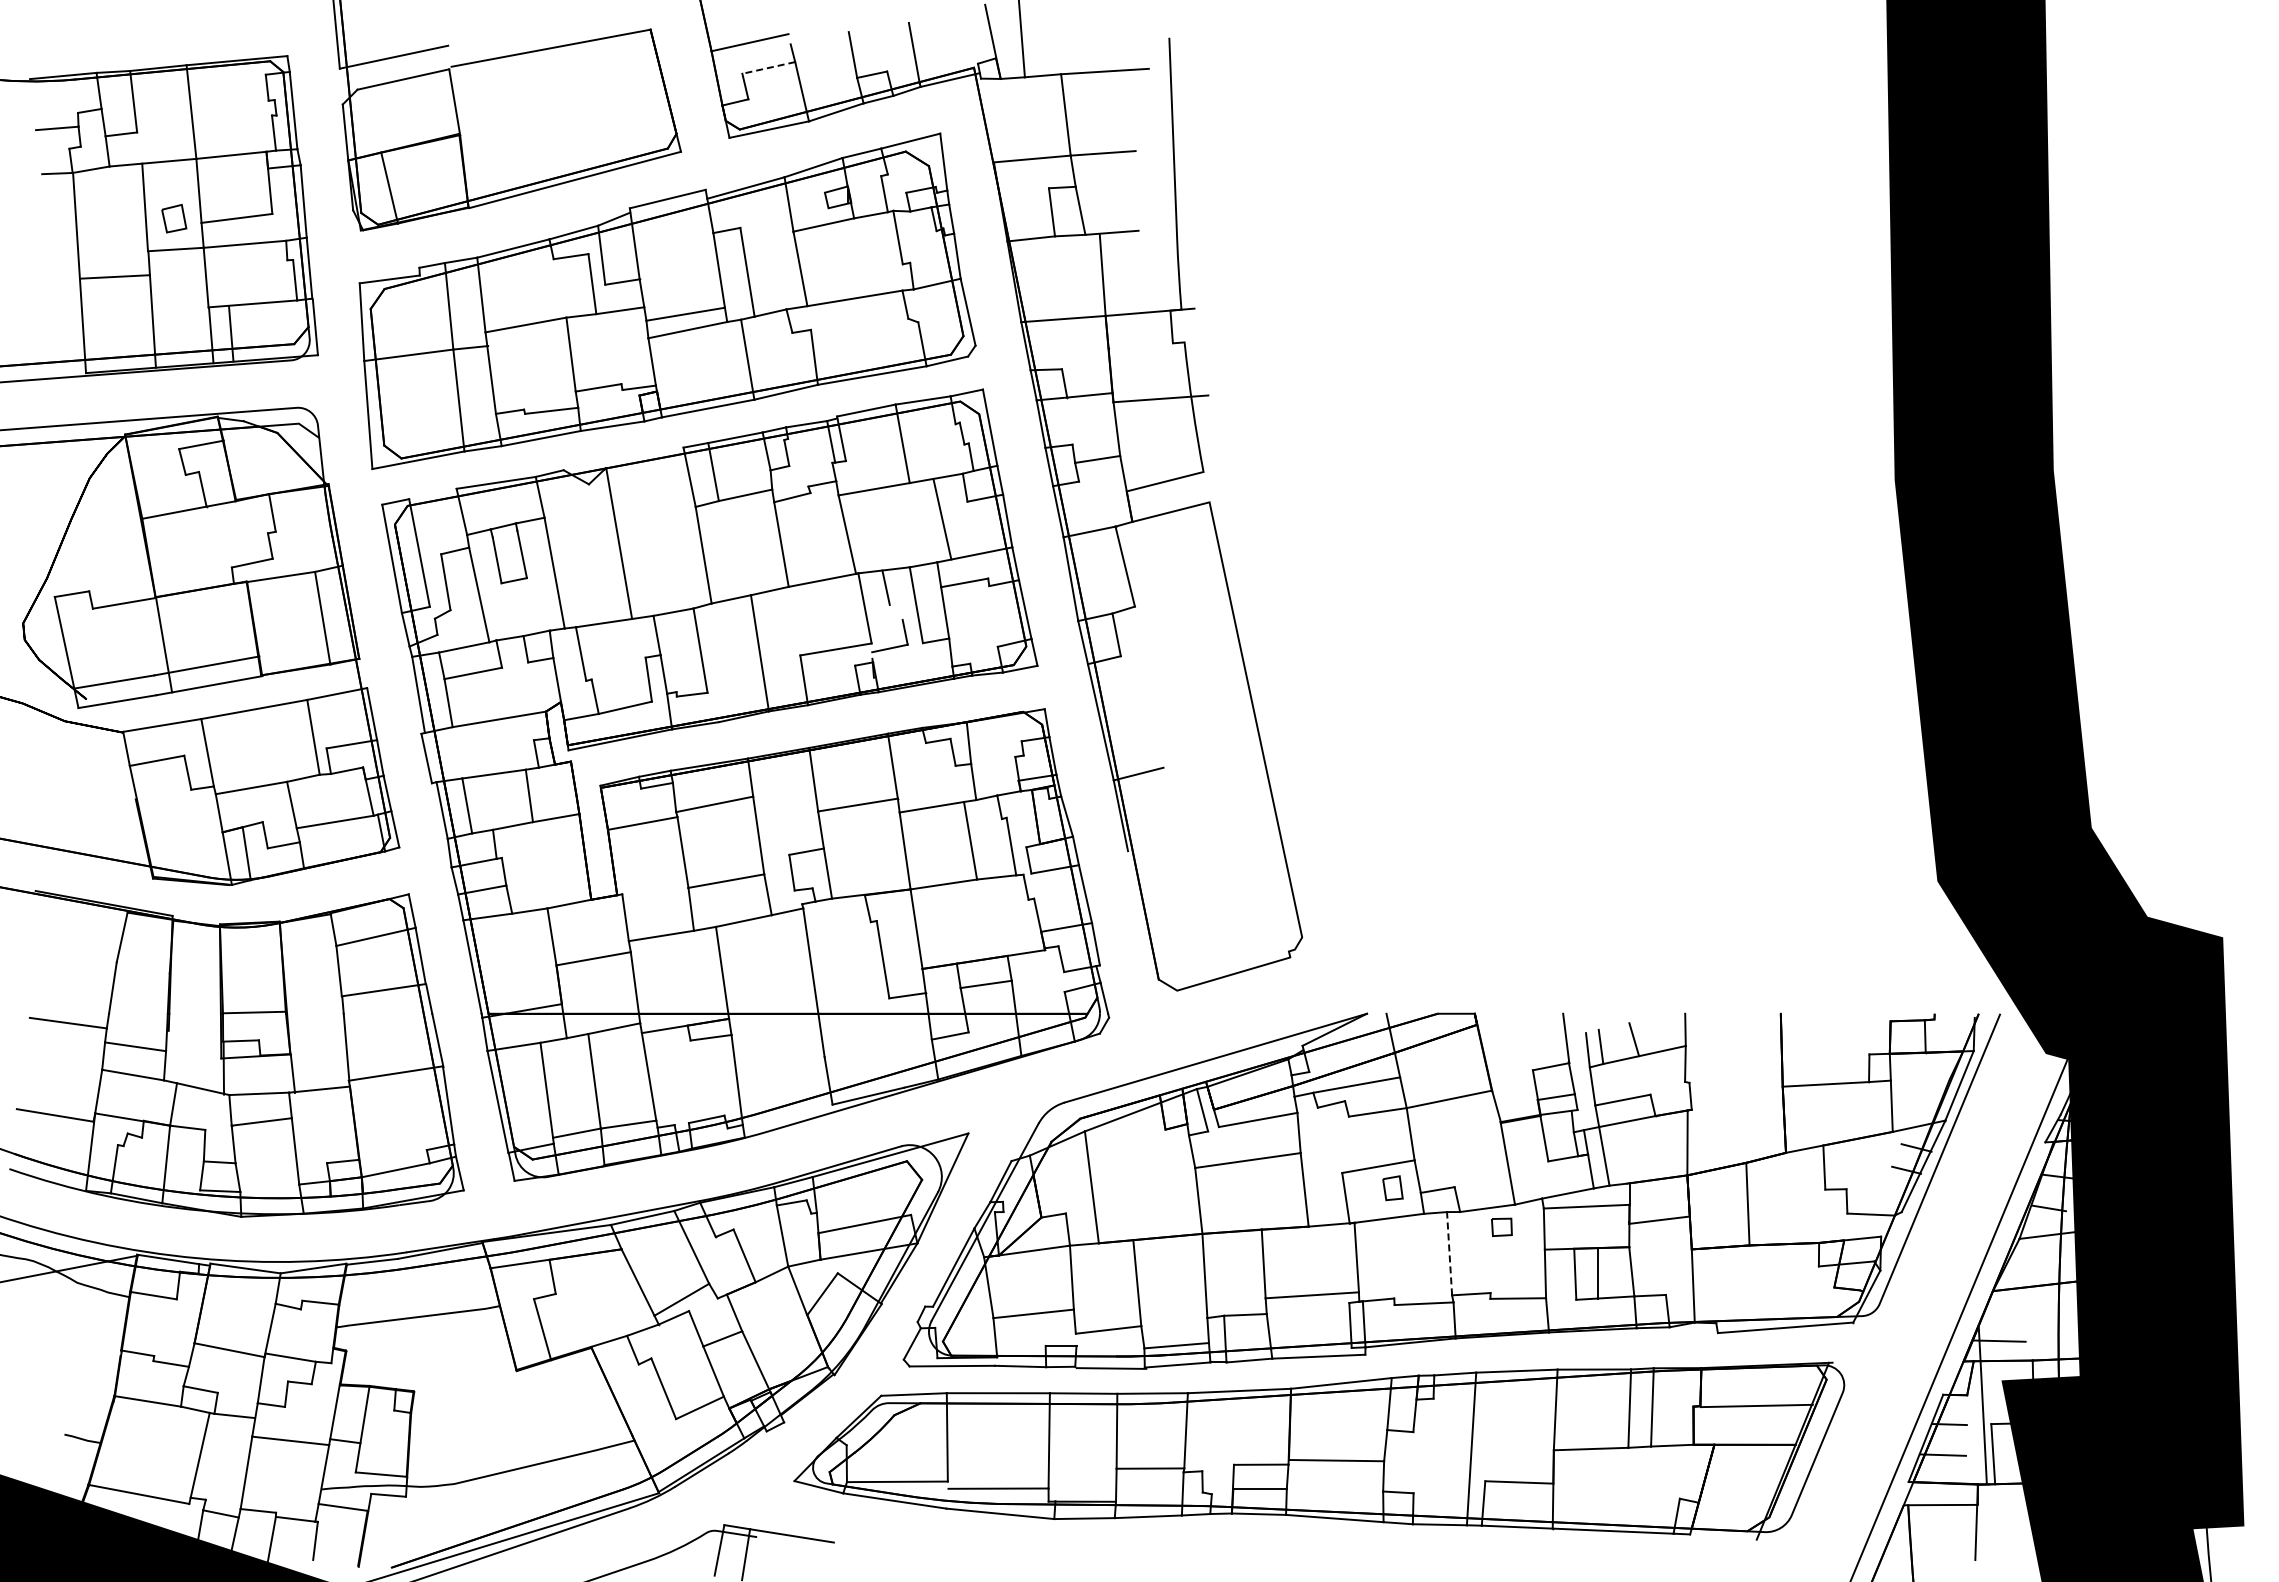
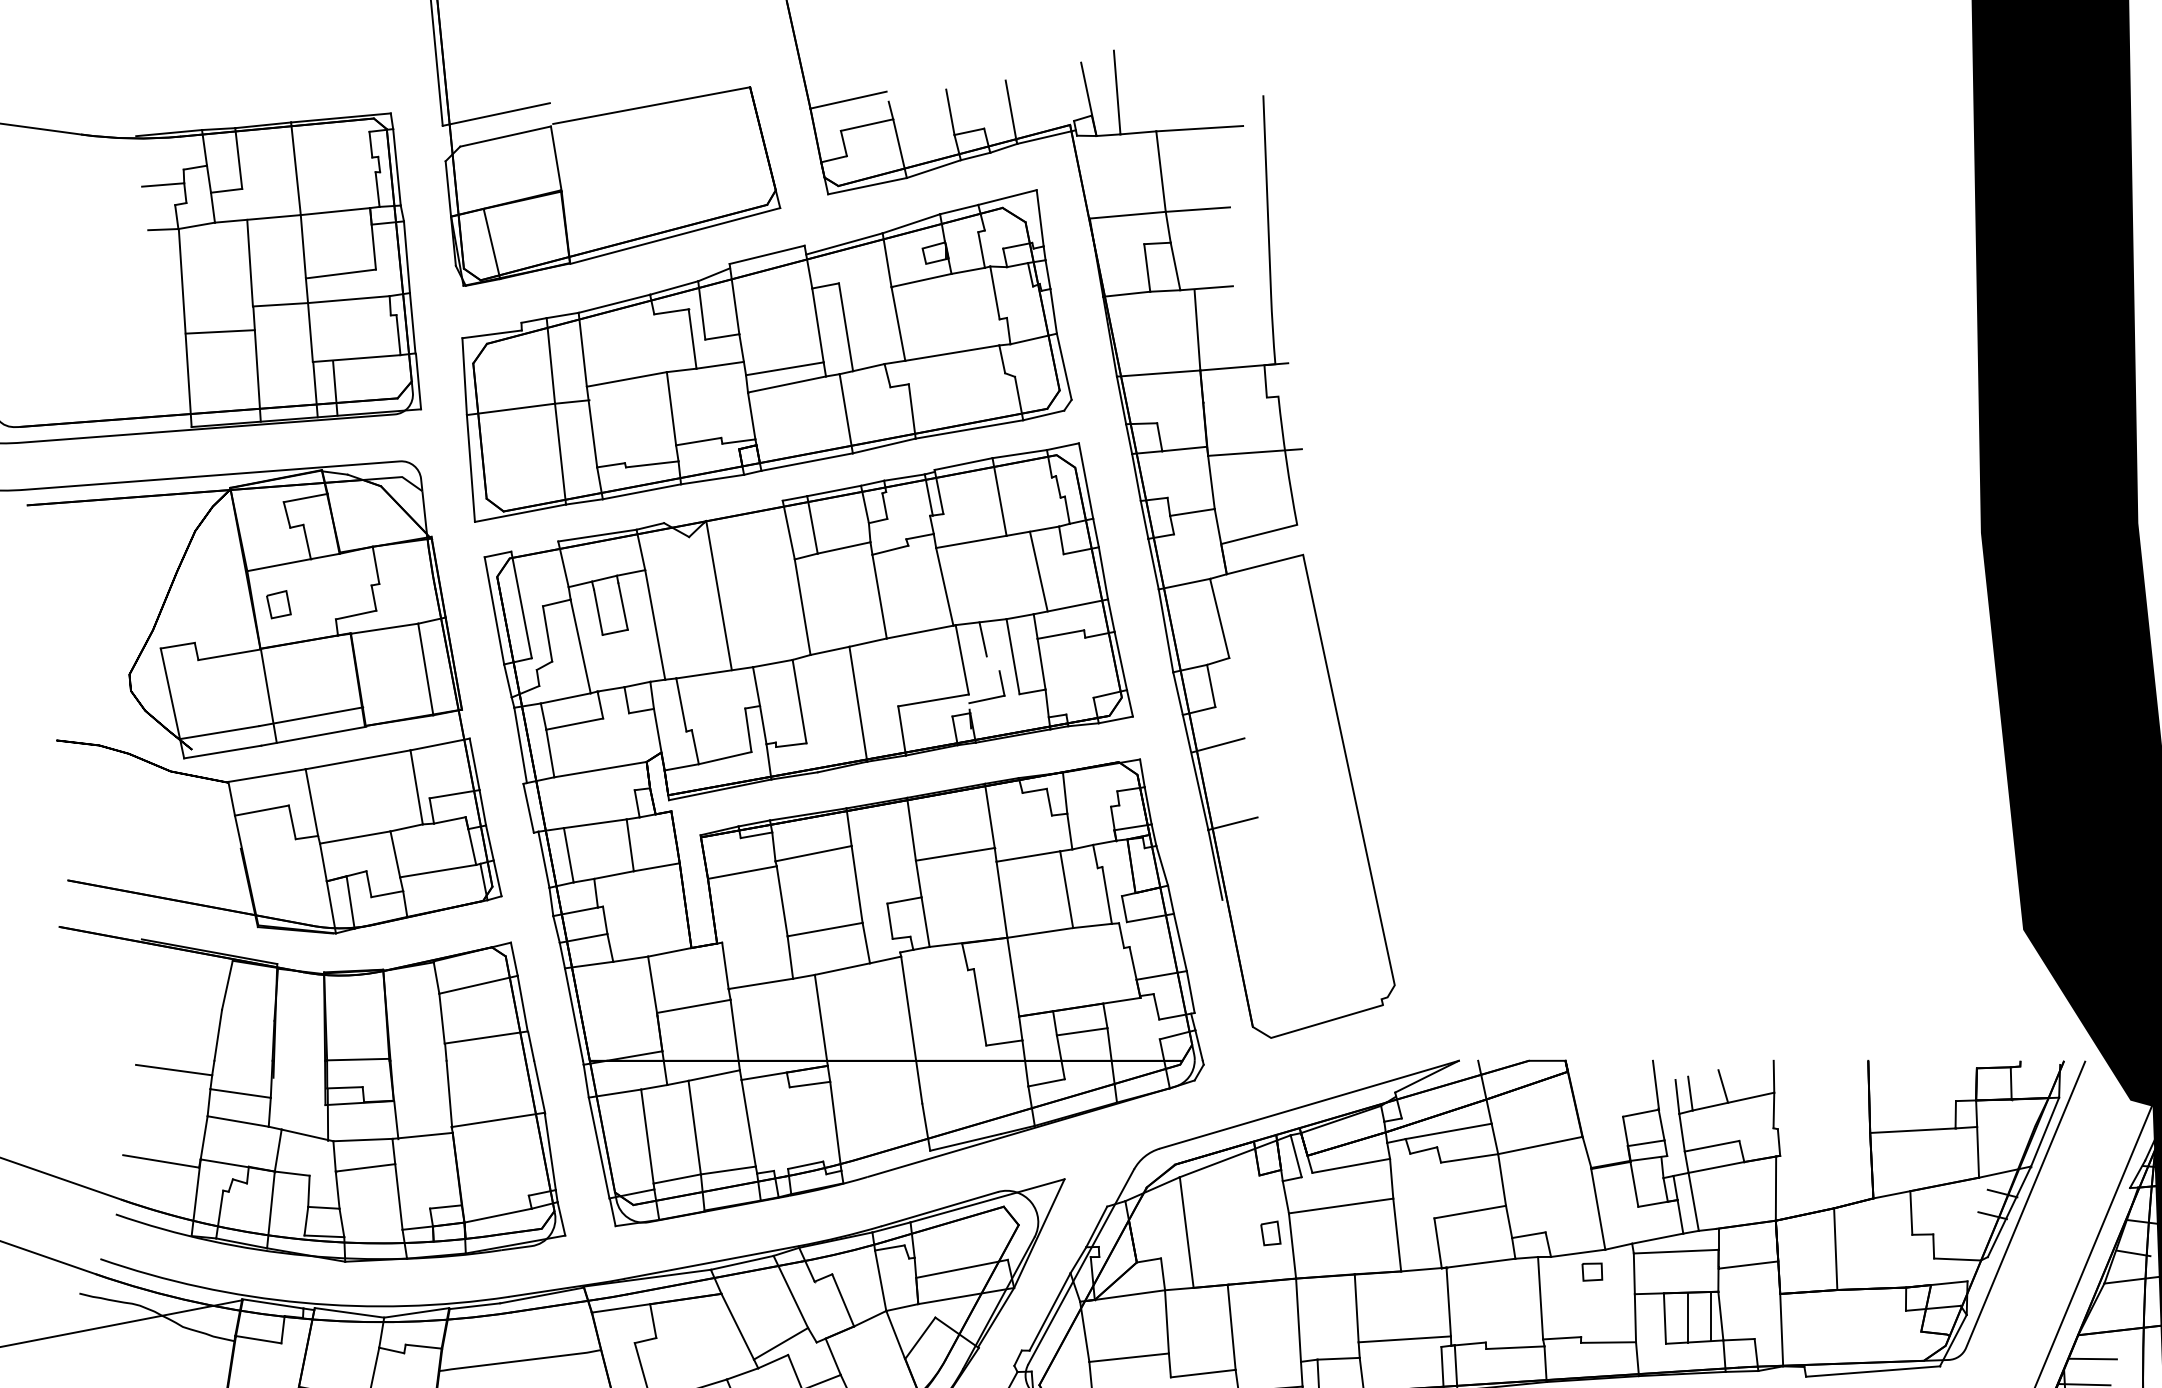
line: (768, 68) -> (866, 125), dashed -> solid
part: (174, 218) -> (279, 604), moved
line: (1123, 694) -> (1217, 744), added
part: (1392, 1188) -> (1270, 1233), moved
line: (1449, 1253) -> (1540, 1297), dashed -> solid
line: (1622, 1272) -> (1711, 1316), added
line: (2008, 1314) -> (2093, 1358), added

